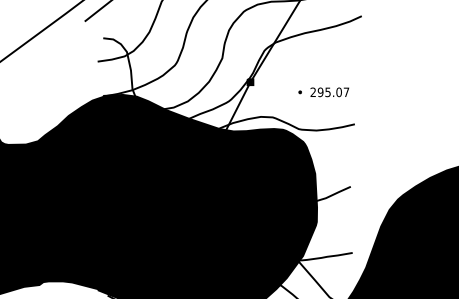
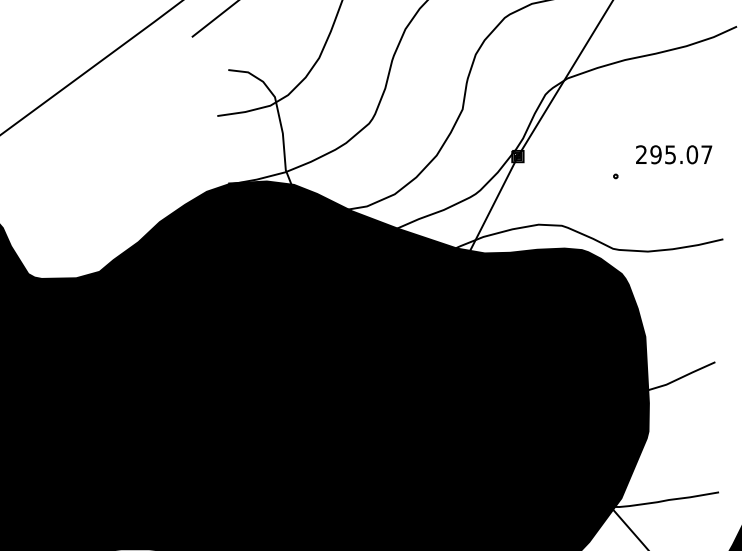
text: (329, 92) -> (673, 155), moved

